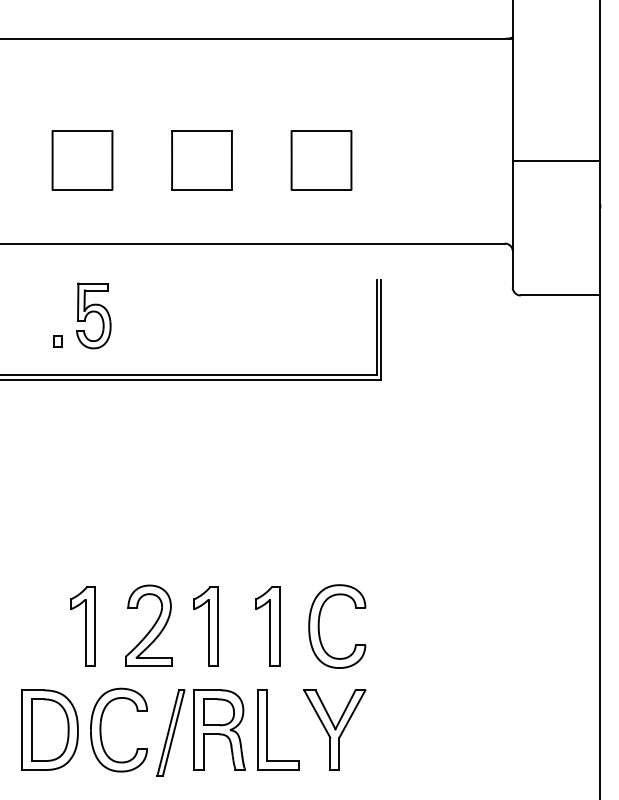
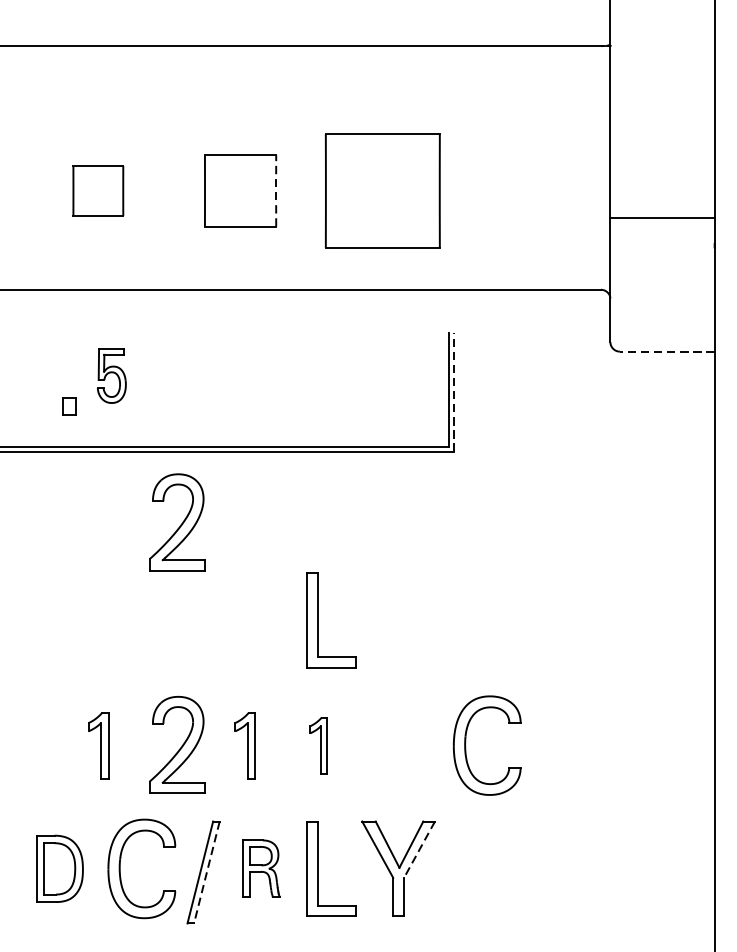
part: (82, 160) -> (98, 190), size x0.7
line: (231, 160) -> (275, 190), solid -> dashed
part: (321, 160) -> (382, 190), size x1.6
line: (556, 160) -> (662, 218), moved
line: (560, 295) -> (667, 351), solid -> dashed
part: (93, 315) -> (111, 375), size x0.7
line: (381, 329) -> (454, 392), solid -> dashed
part: (57, 341) -> (68, 406), size x1.4
part: (148, 438) -> (176, 521), added
part: (267, 520) -> (318, 619), added
part: (82, 626) -> (98, 745), size x0.7
part: (205, 626) -> (244, 745), size x0.7
part: (267, 626) -> (318, 745), size x0.6
part: (319, 626) -> (466, 745), moved
line: (352, 713) -> (419, 849), solid -> dashed
part: (49, 729) -> (59, 868), size x0.7
part: (219, 729) -> (261, 868), size x0.6
line: (173, 733) -> (206, 872), solid -> dashed

